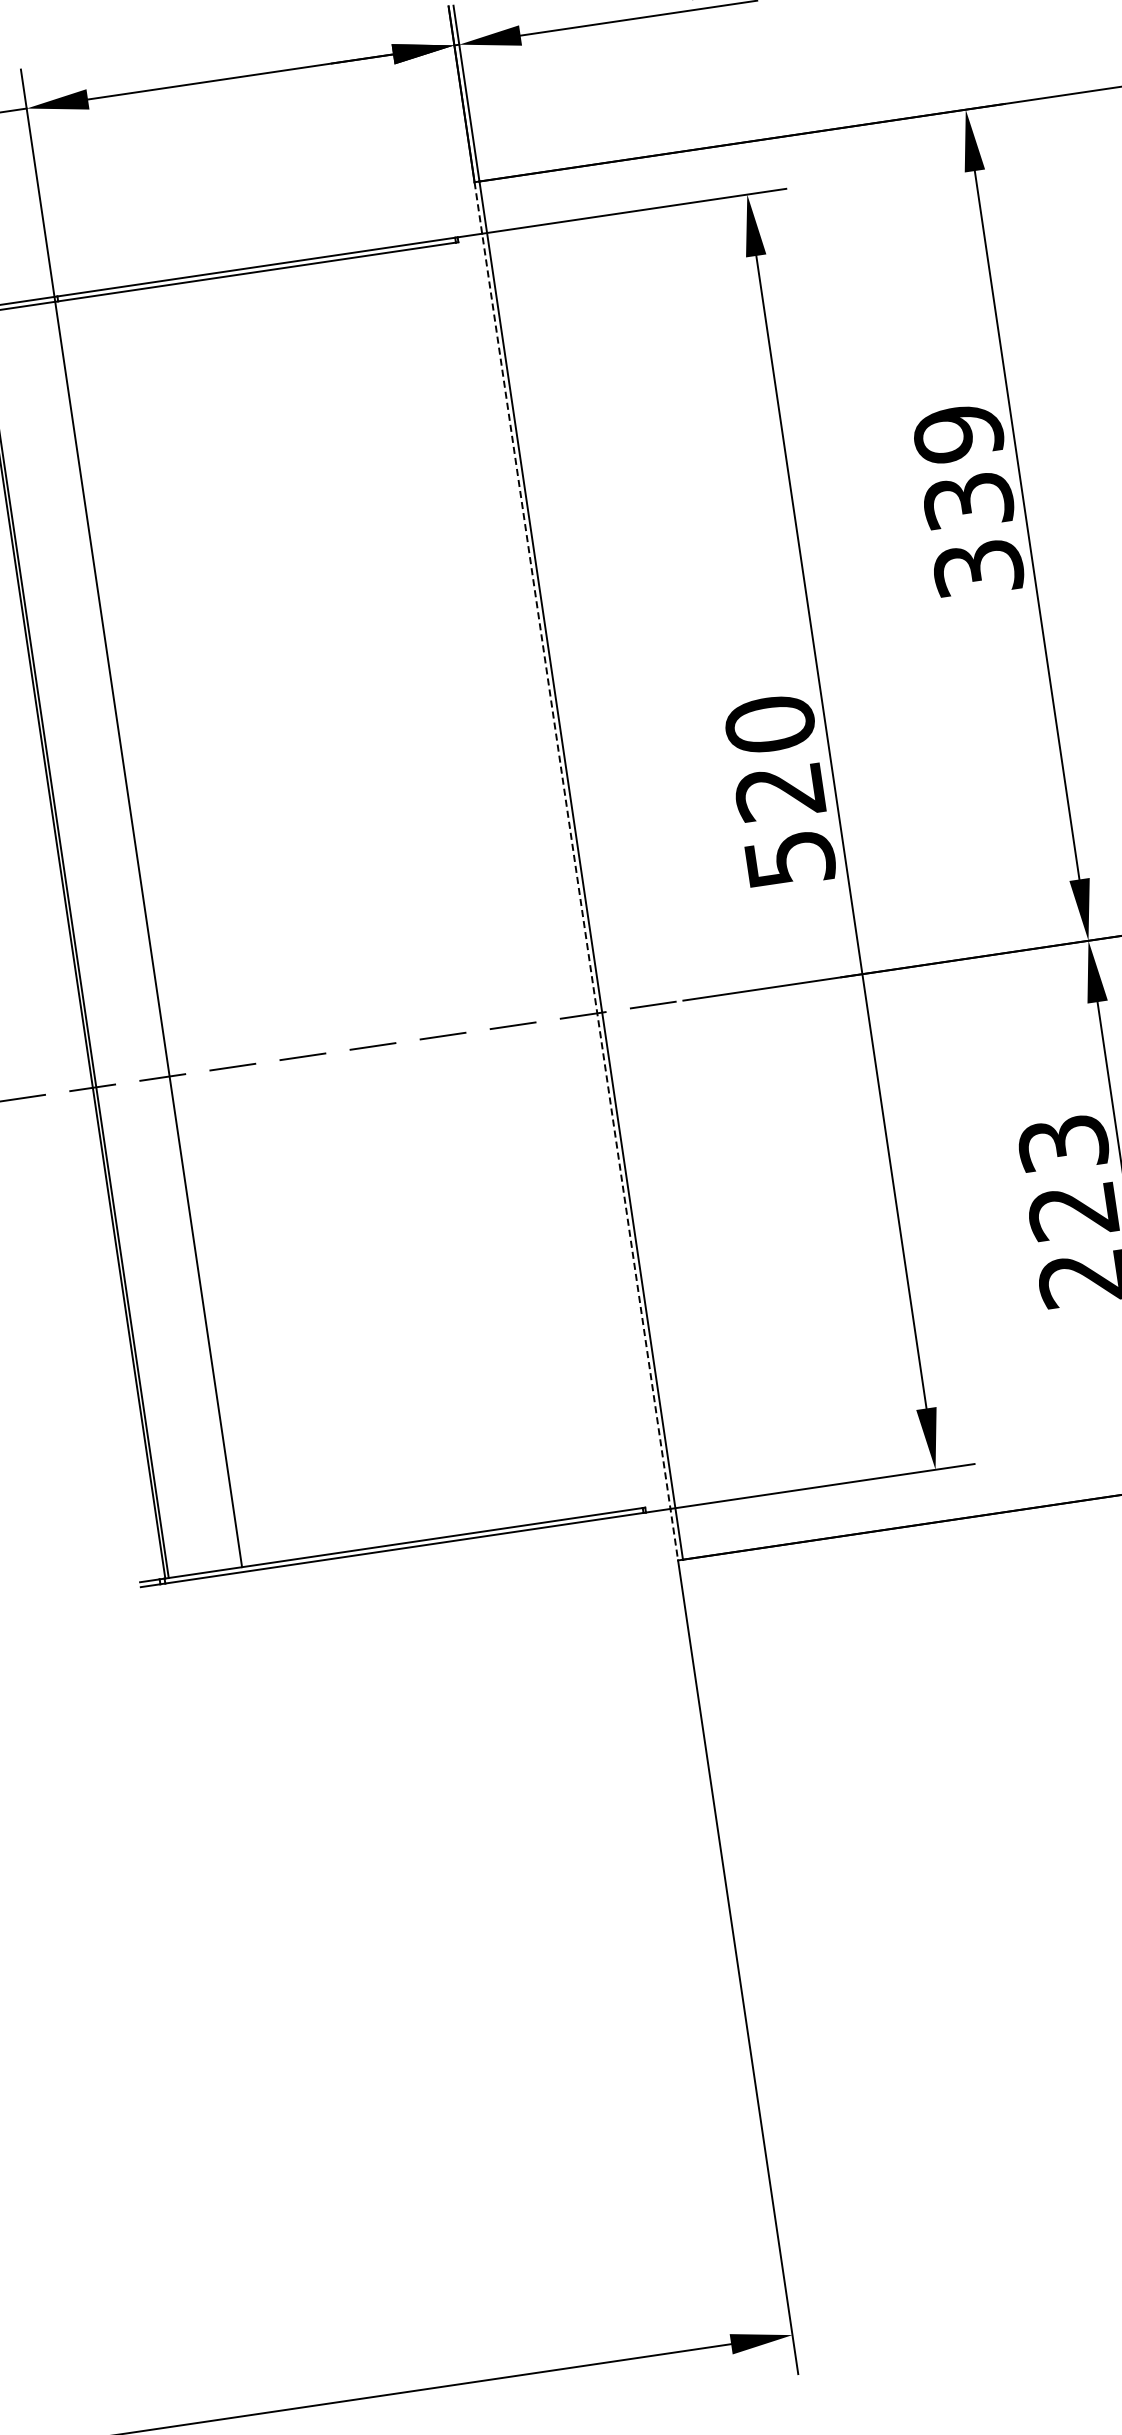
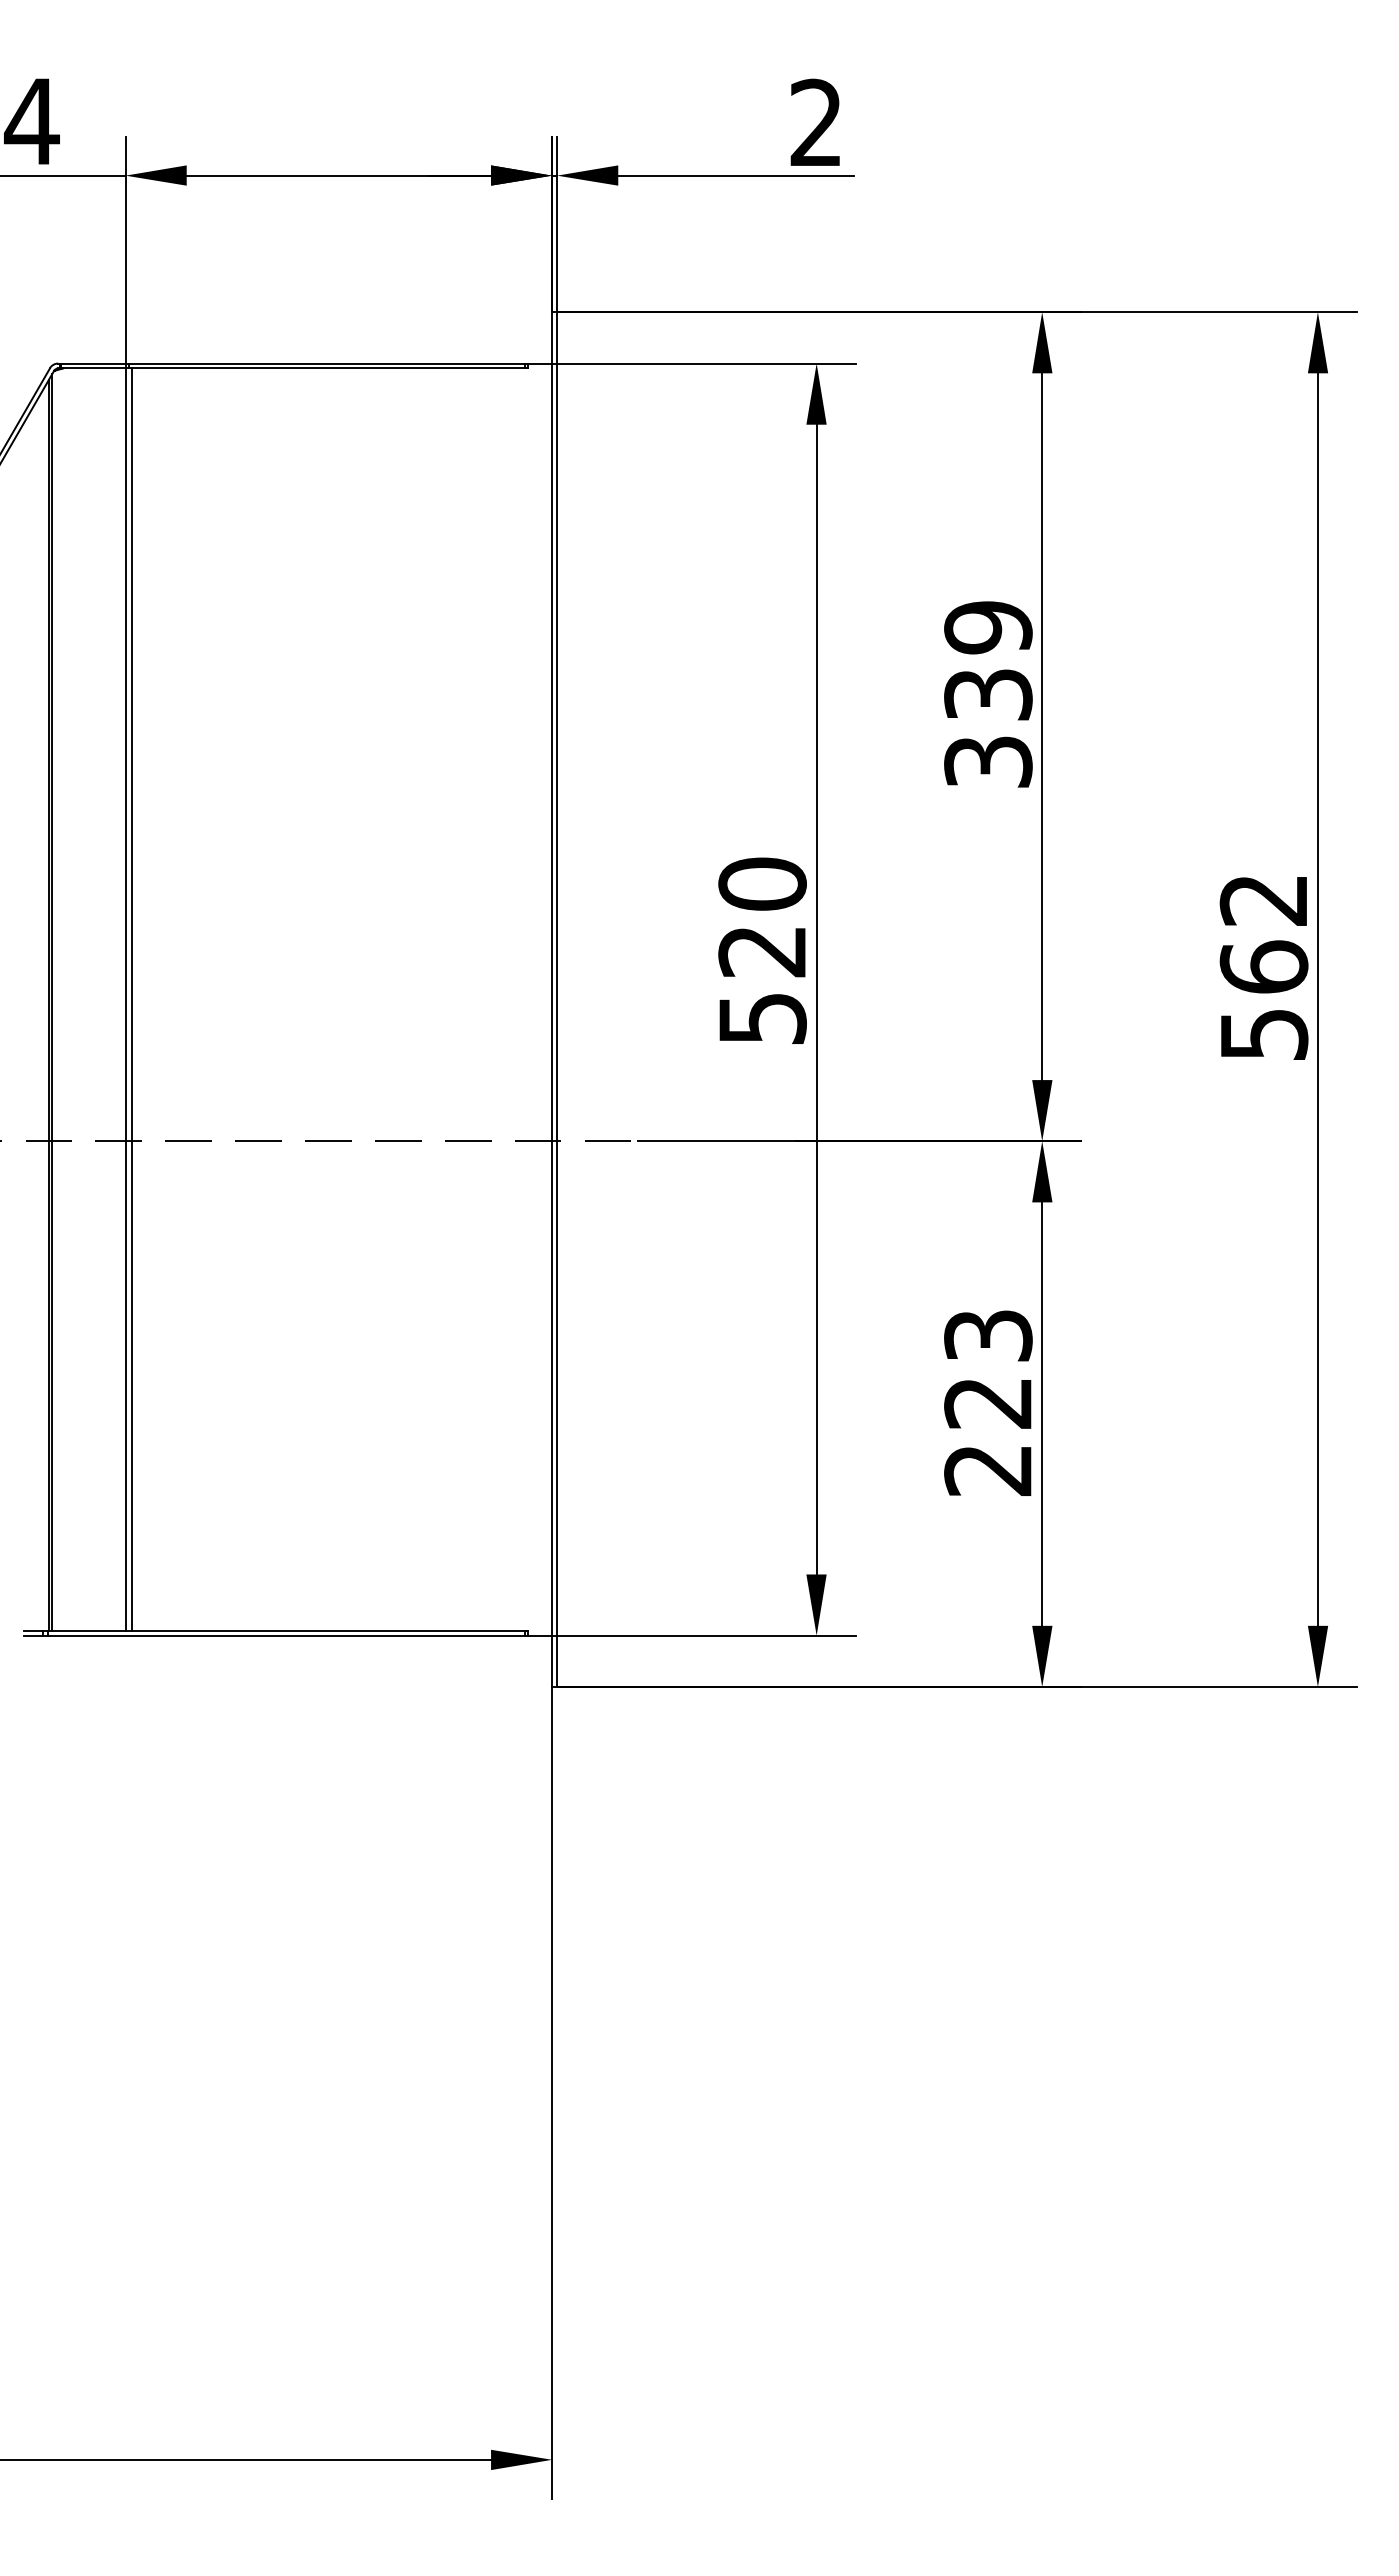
line: (576, 872) -> (552, 1000), dashed -> solid
line: (155, 933) -> (132, 999), added

